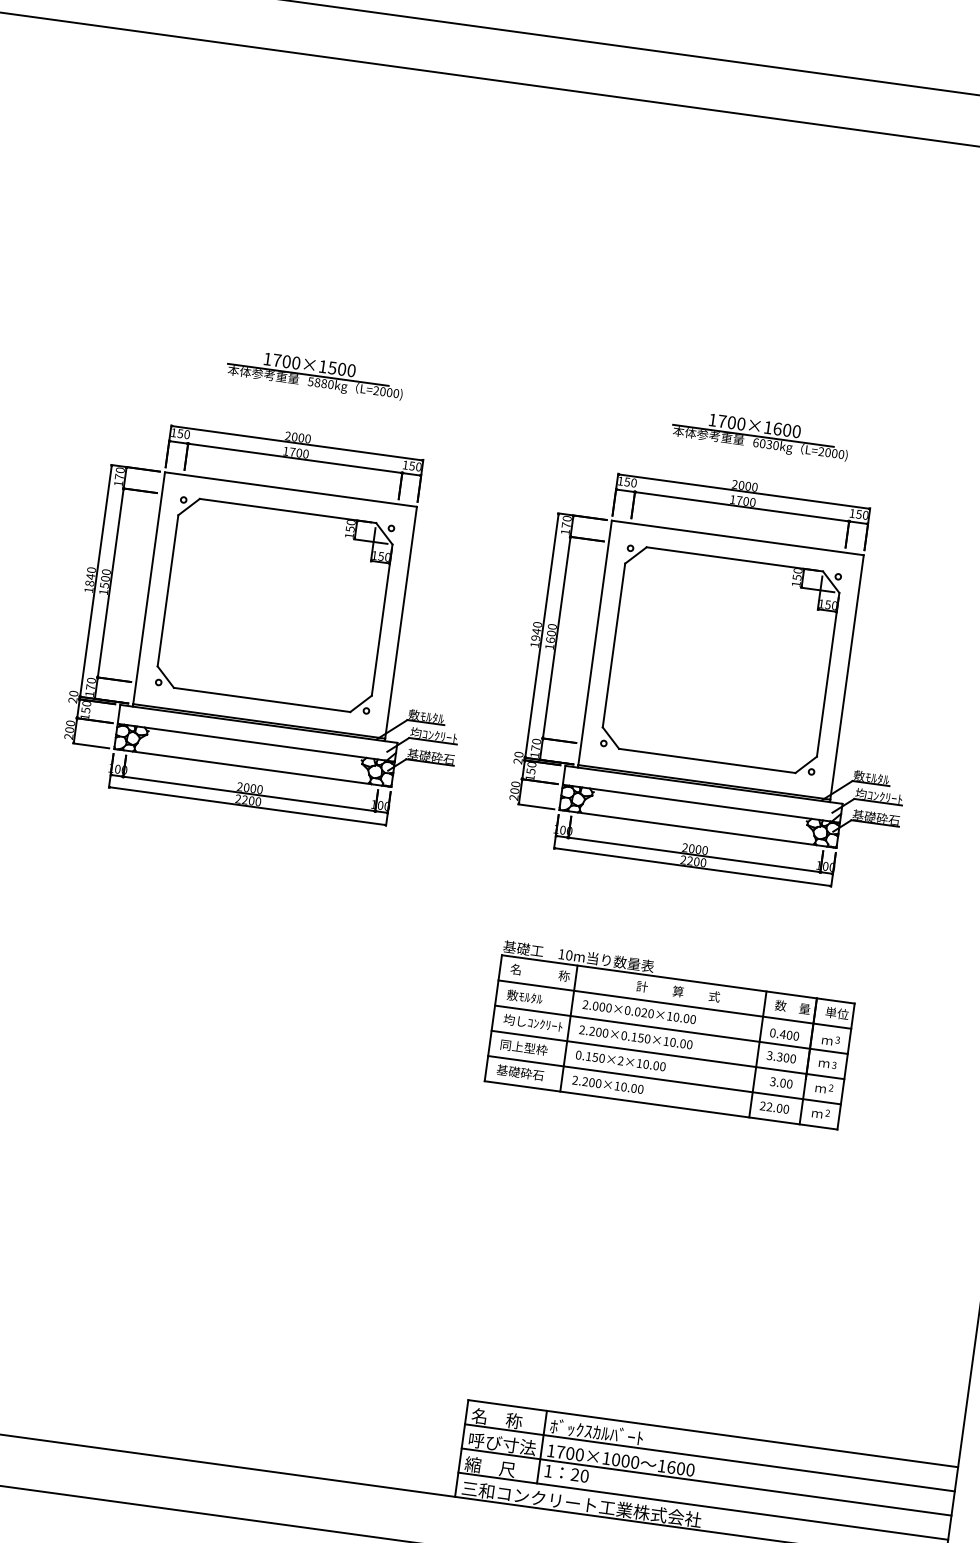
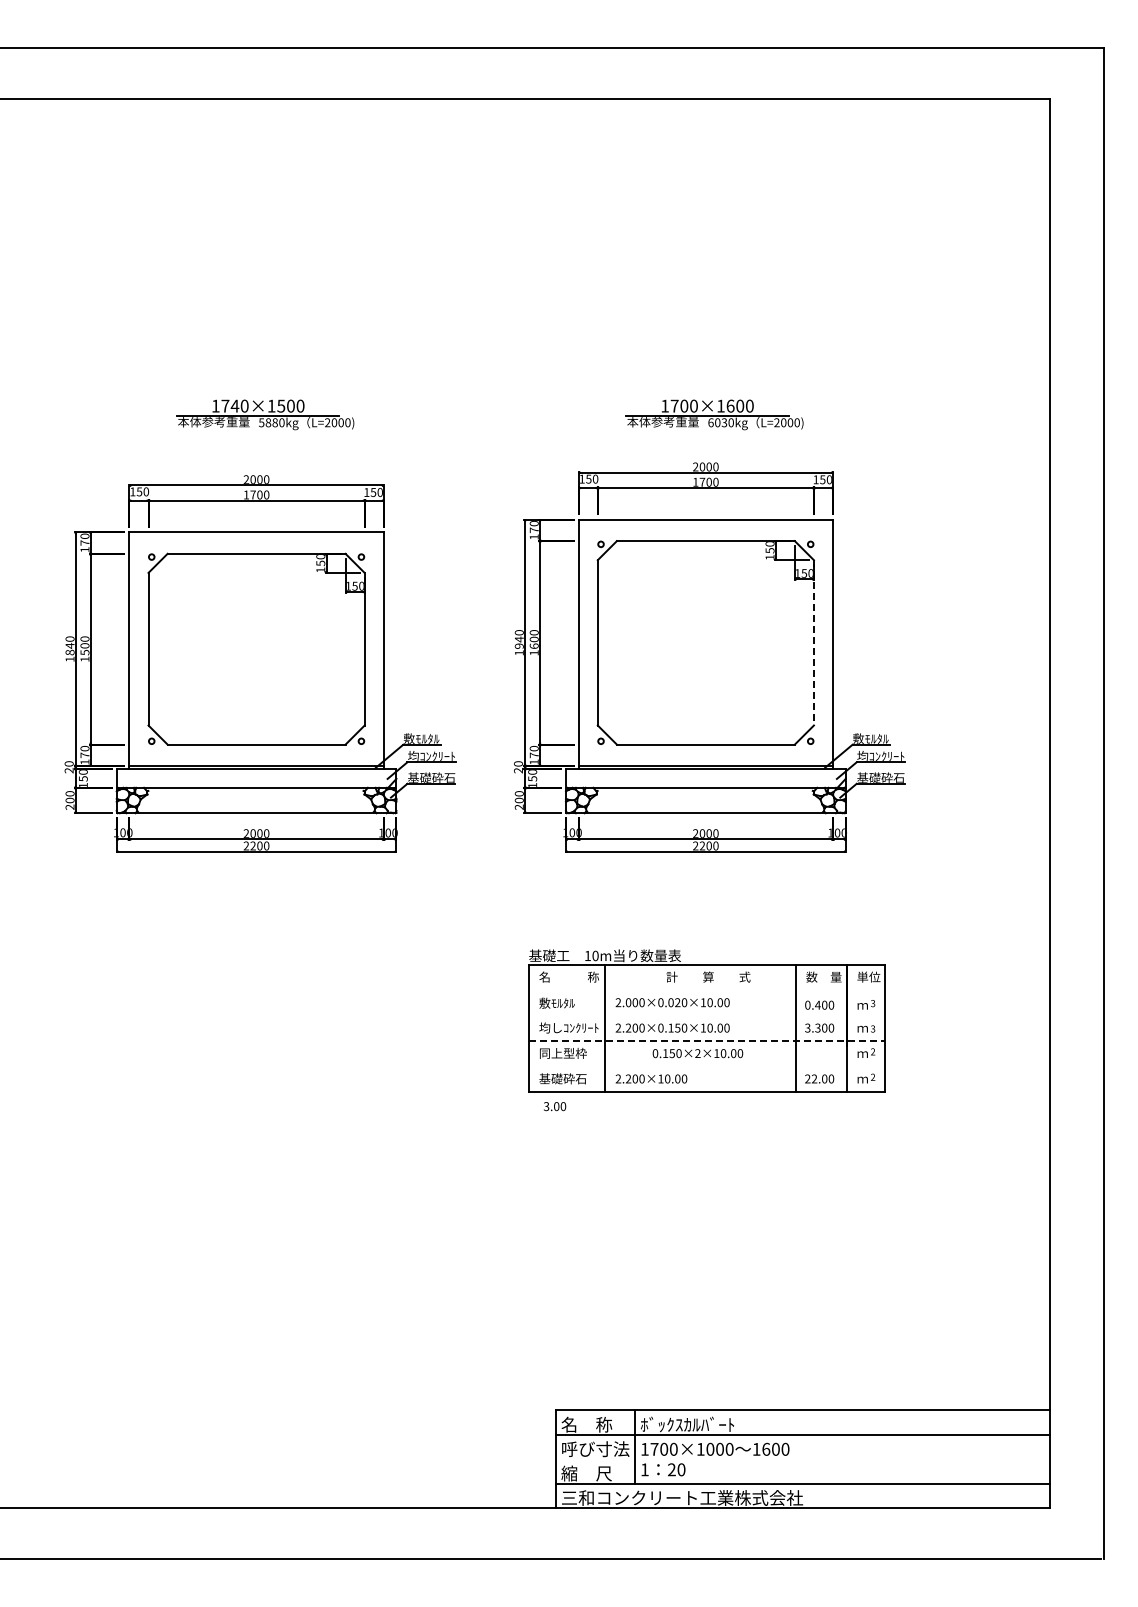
text: (286, 361) -> (234, 405), 1700×1500 -> 1740×1500
line: (827, 674) -> (813, 642), solid -> dashed
line: (674, 1004) -> (706, 990), removed
line: (671, 1029) -> (706, 1015), removed
line: (668, 1055) -> (707, 1041), solid -> dashed
text: (620, 1060) -> (697, 1053), moved
line: (664, 1079) -> (706, 1066), removed
text: (781, 1082) -> (555, 1106), moved
line: (705, 1482) -> (802, 1459), removed

